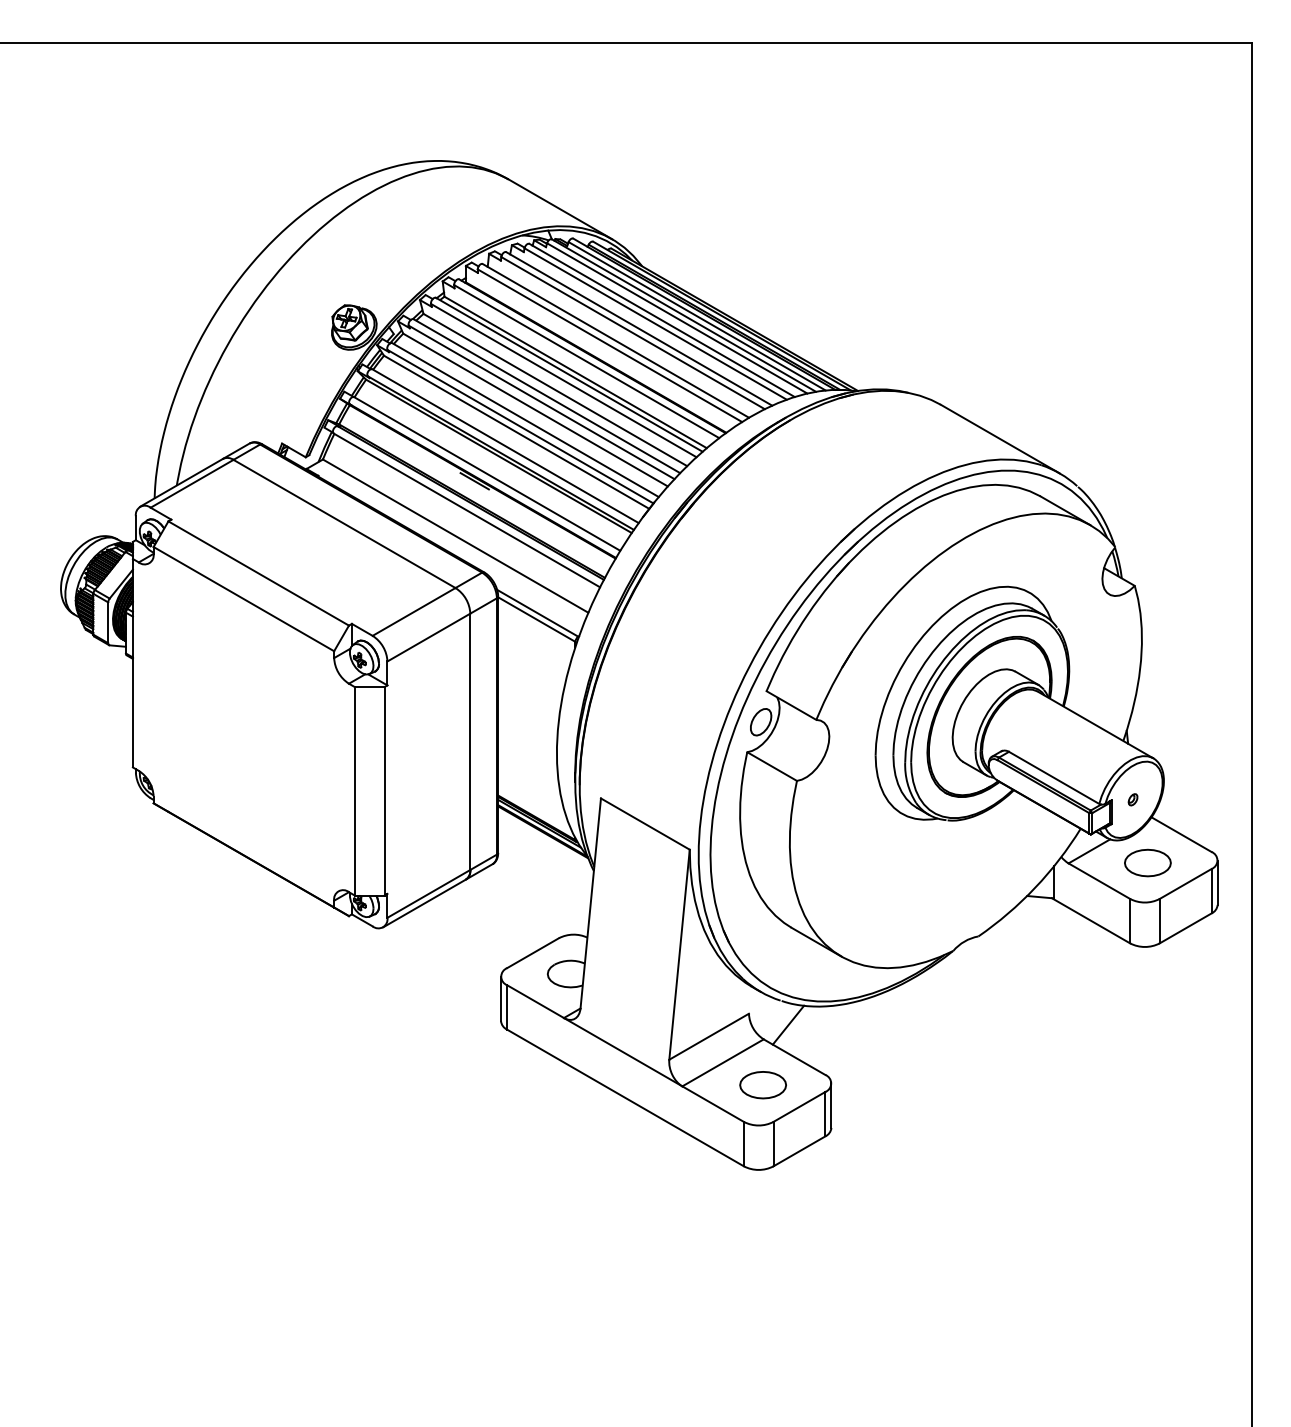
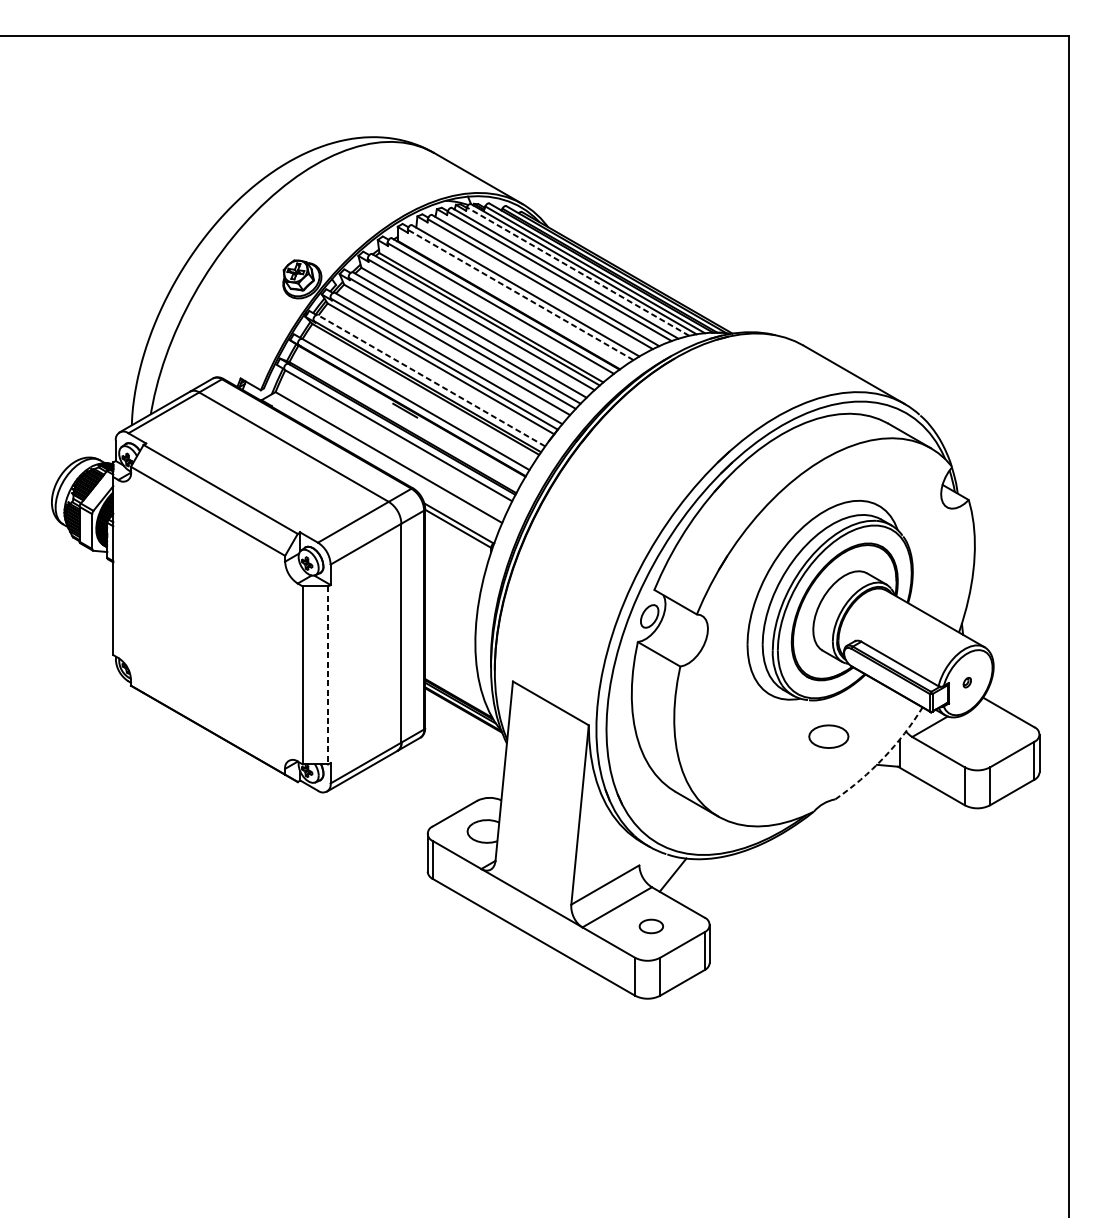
line: (676, 318) -> (577, 271), solid -> dashed
line: (609, 345) -> (520, 294), solid -> dashed
line: (505, 446) -> (431, 381), solid -> dashed
line: (384, 791) -> (328, 675), solid -> dashed
part: (1147, 862) -> (828, 736), moved
arc: (1035, 887) -> (884, 757), solid -> dashed
part: (762, 1085) -> (650, 926), size x0.6

